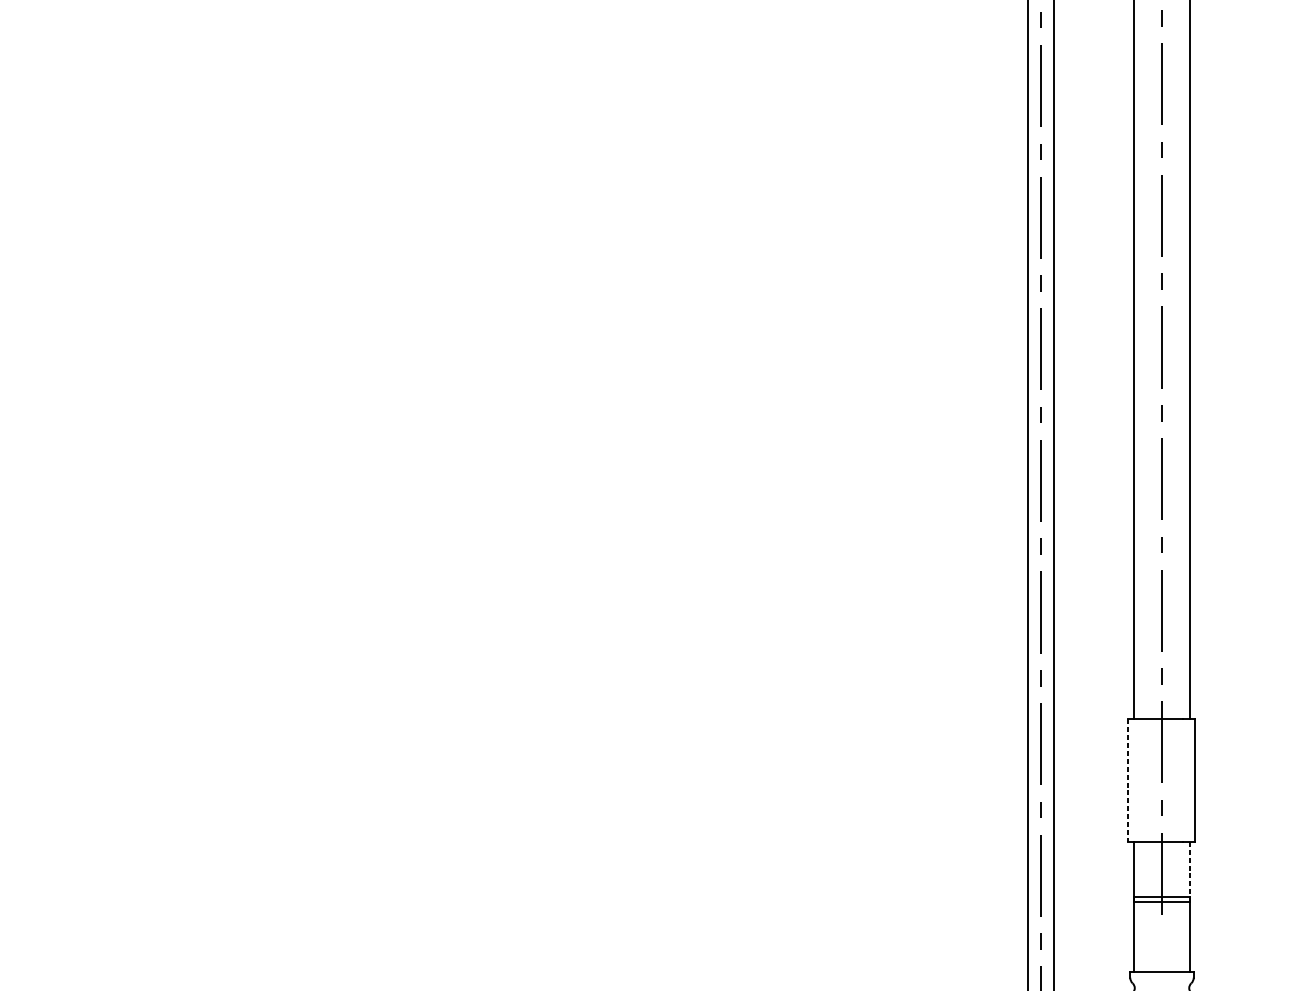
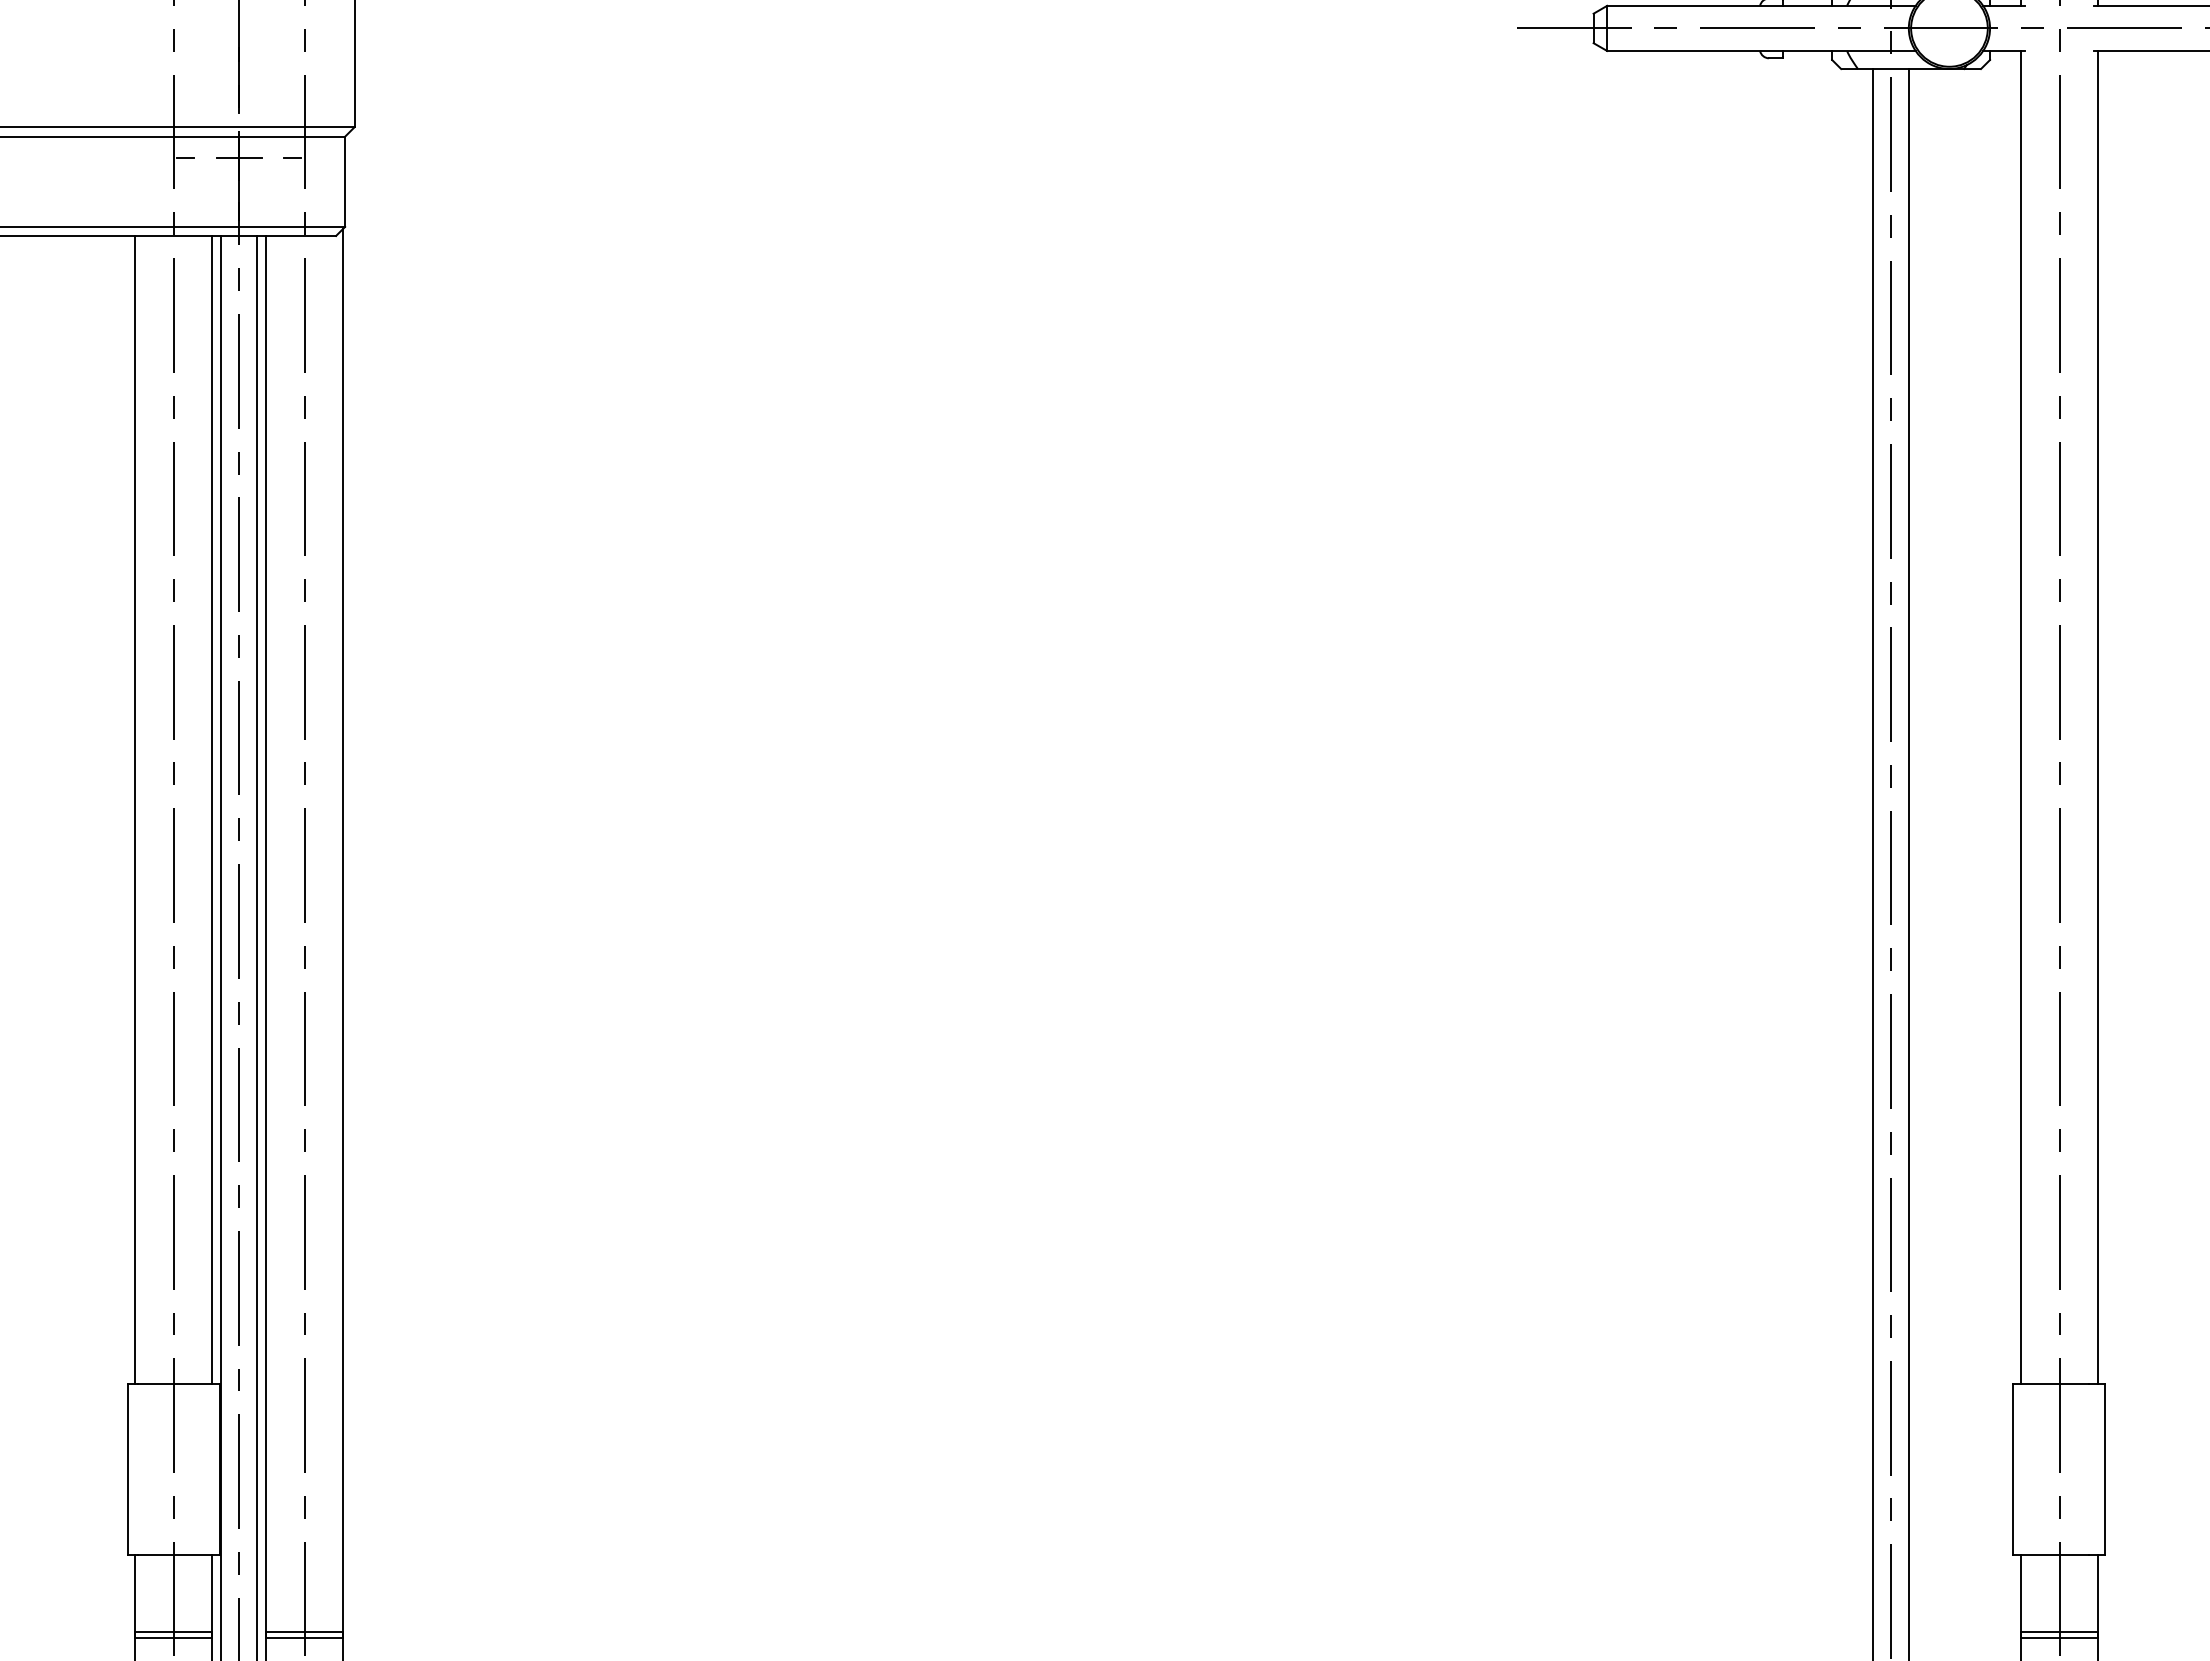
line: (1128, 780) -> (2012, 1469), dashed -> solid
line: (1189, 872) -> (2098, 1596), dashed -> solid

